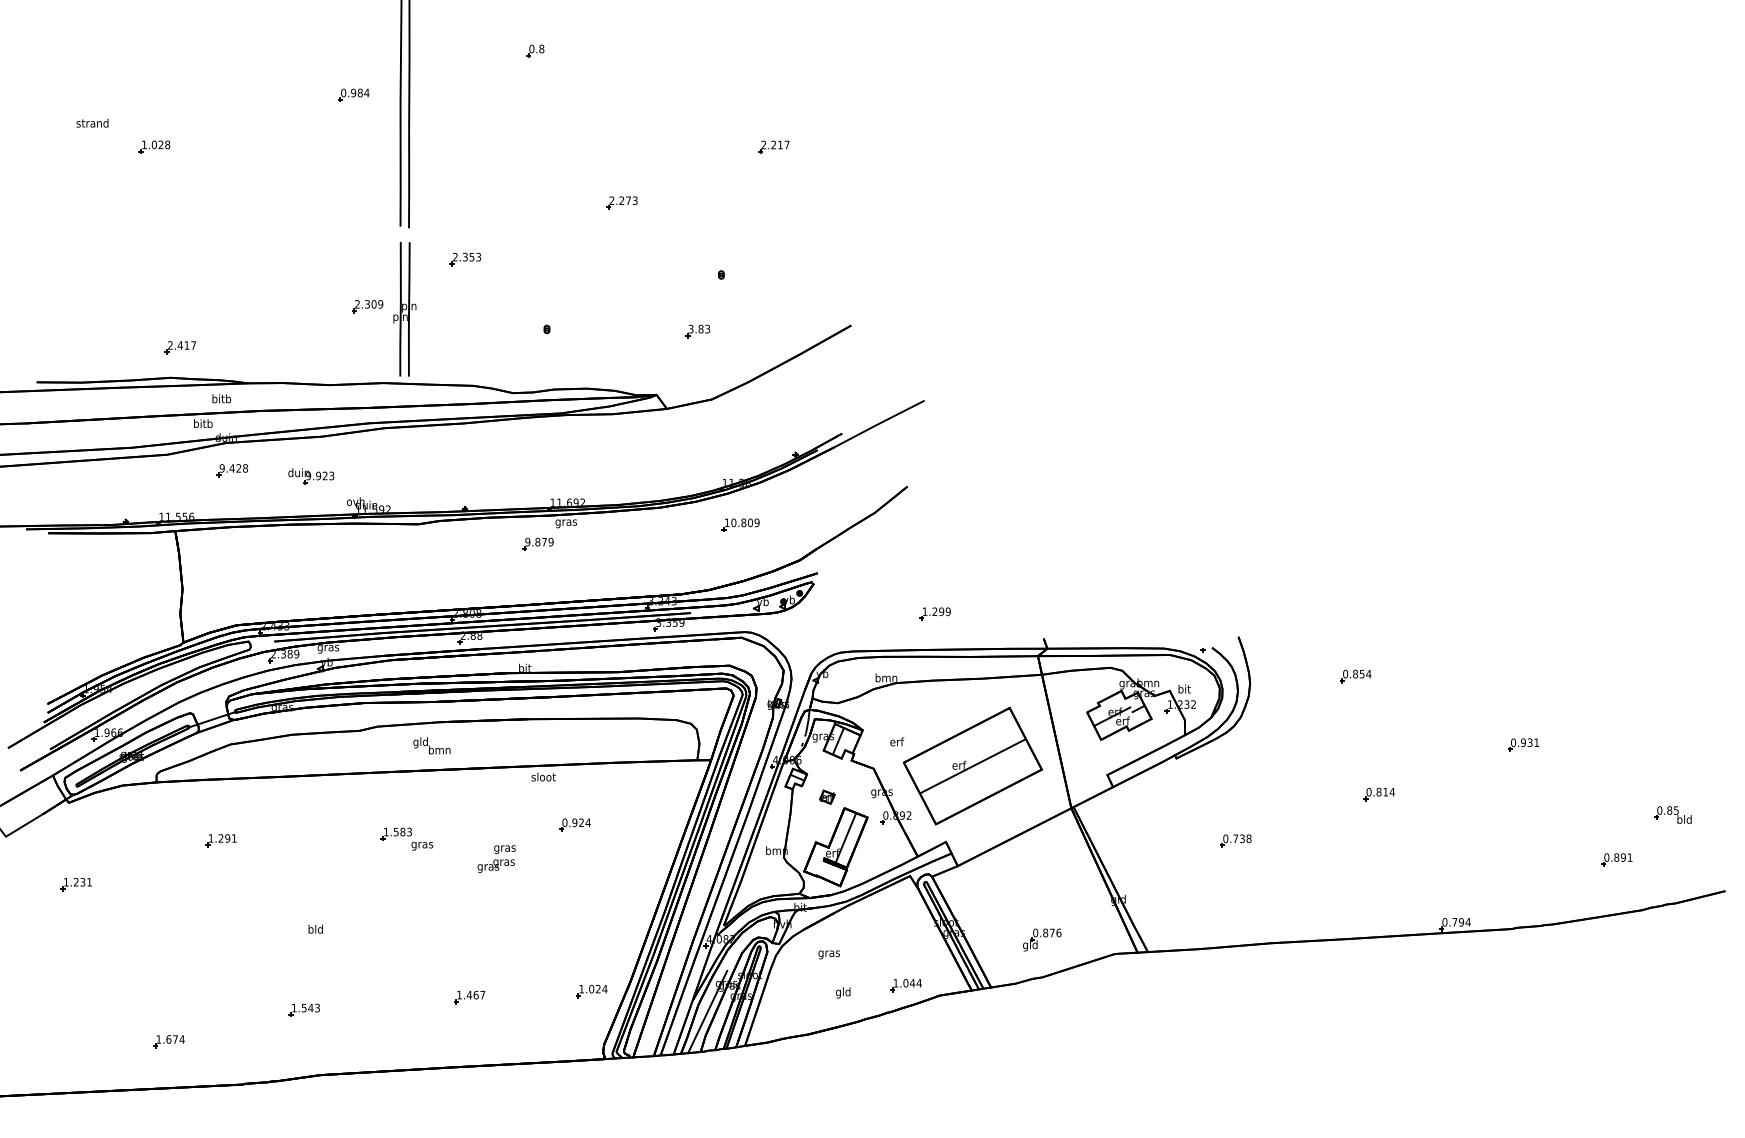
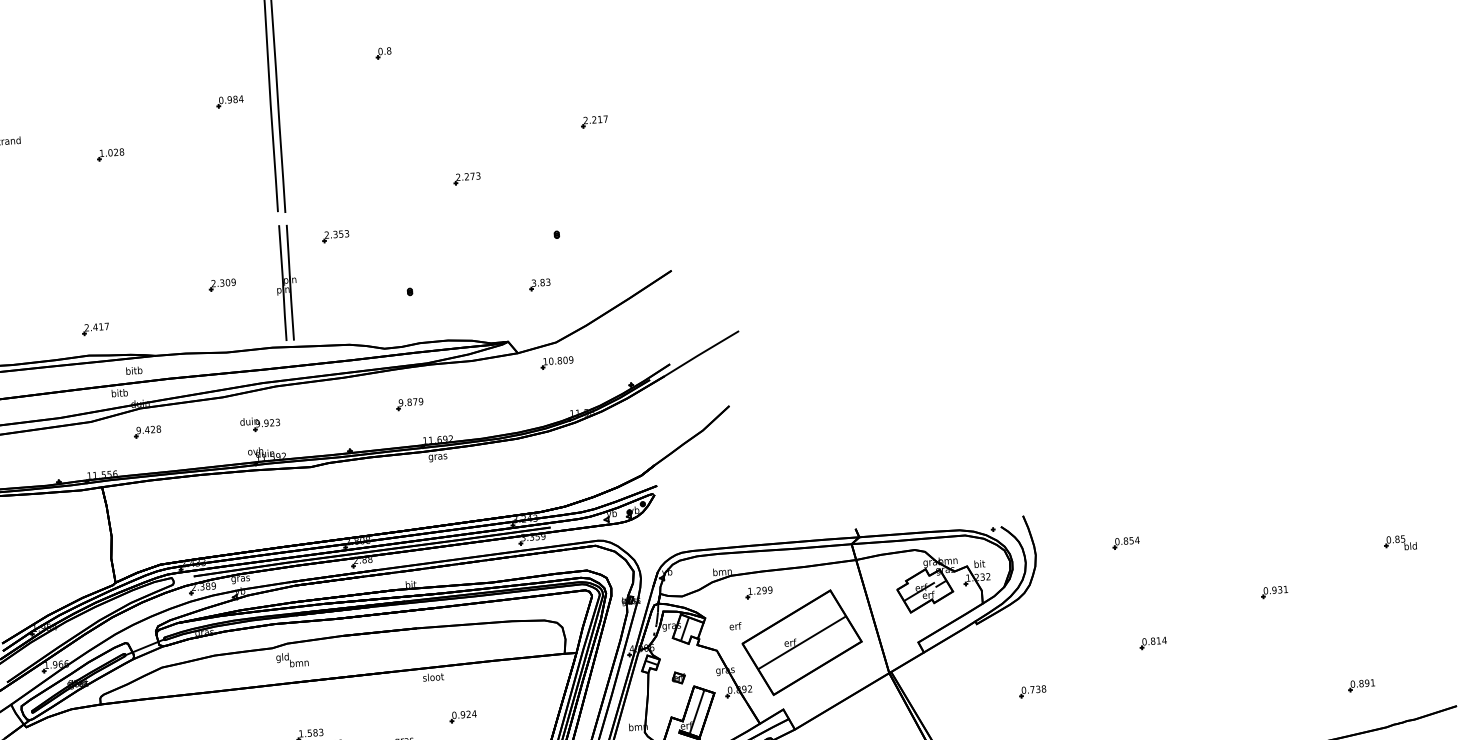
part: (154, 146) -> (110, 154), moved
part: (367, 306) -> (222, 284), moved
part: (311, 476) -> (260, 424), moved
part: (740, 524) -> (557, 362), moved
part: (537, 543) -> (409, 403), moved
part: (934, 613) -> (758, 592), moved
text: (431, 745) -> (292, 659), moved
part: (1672, 814) -> (1400, 542), moved

